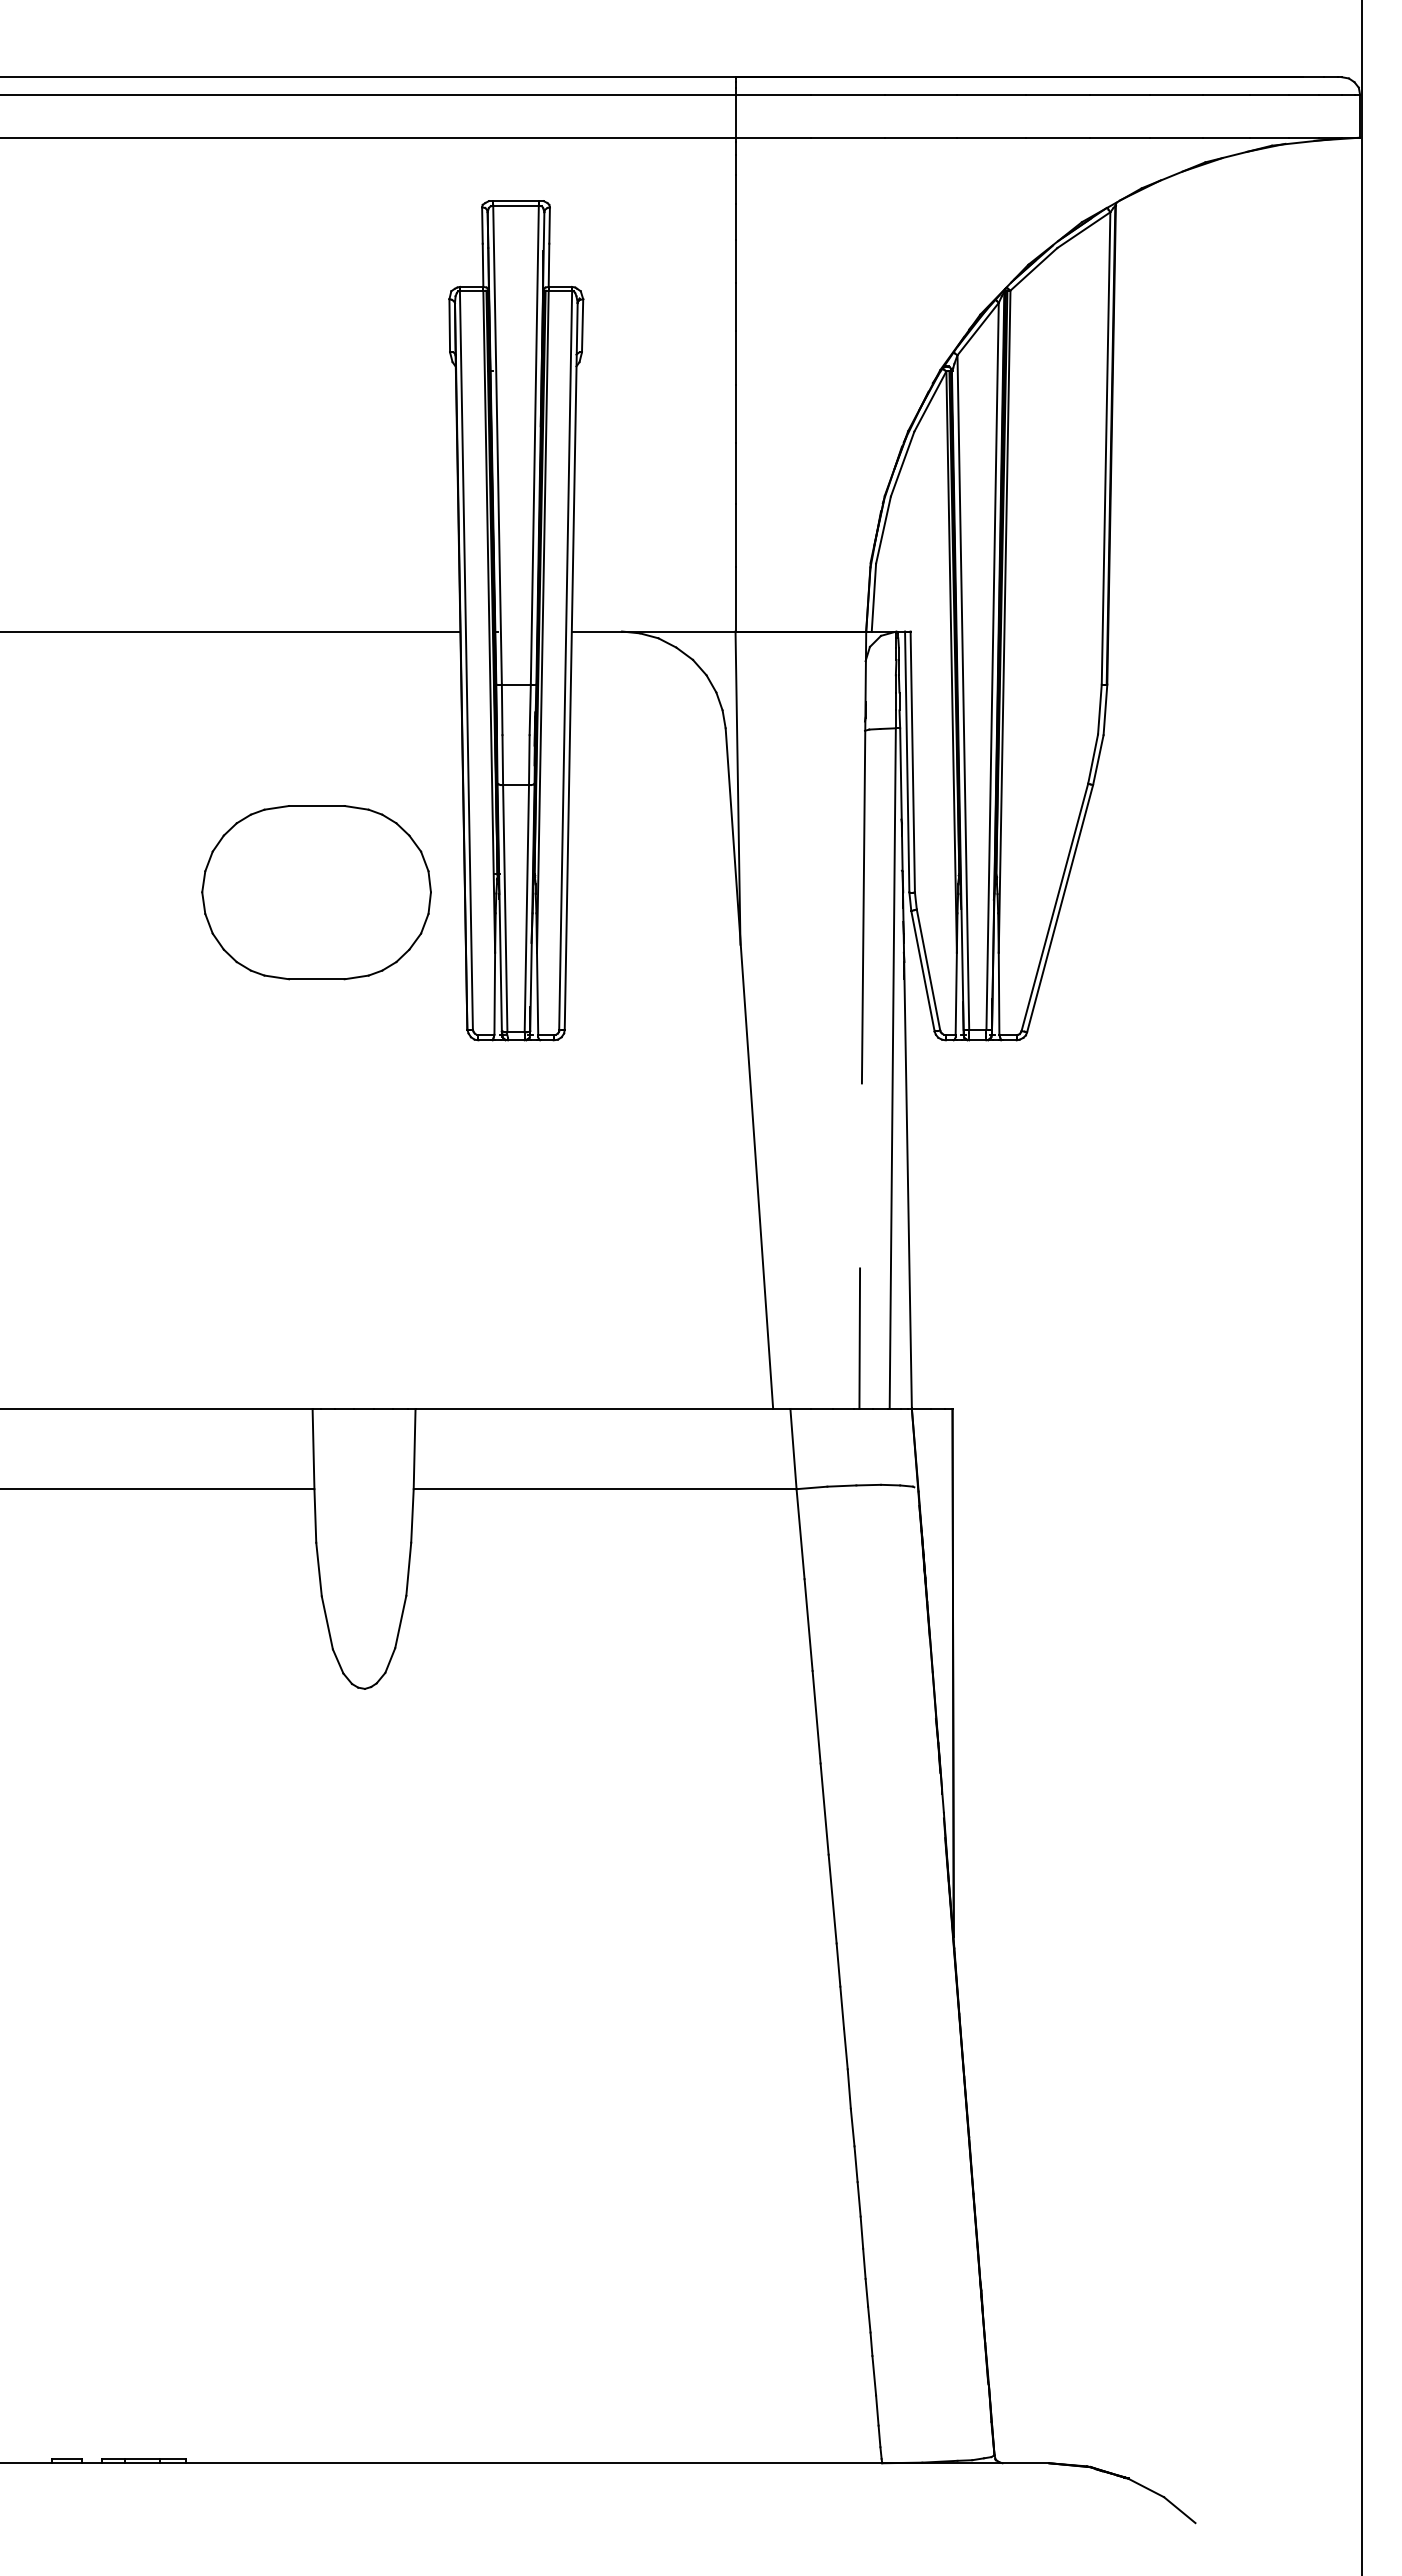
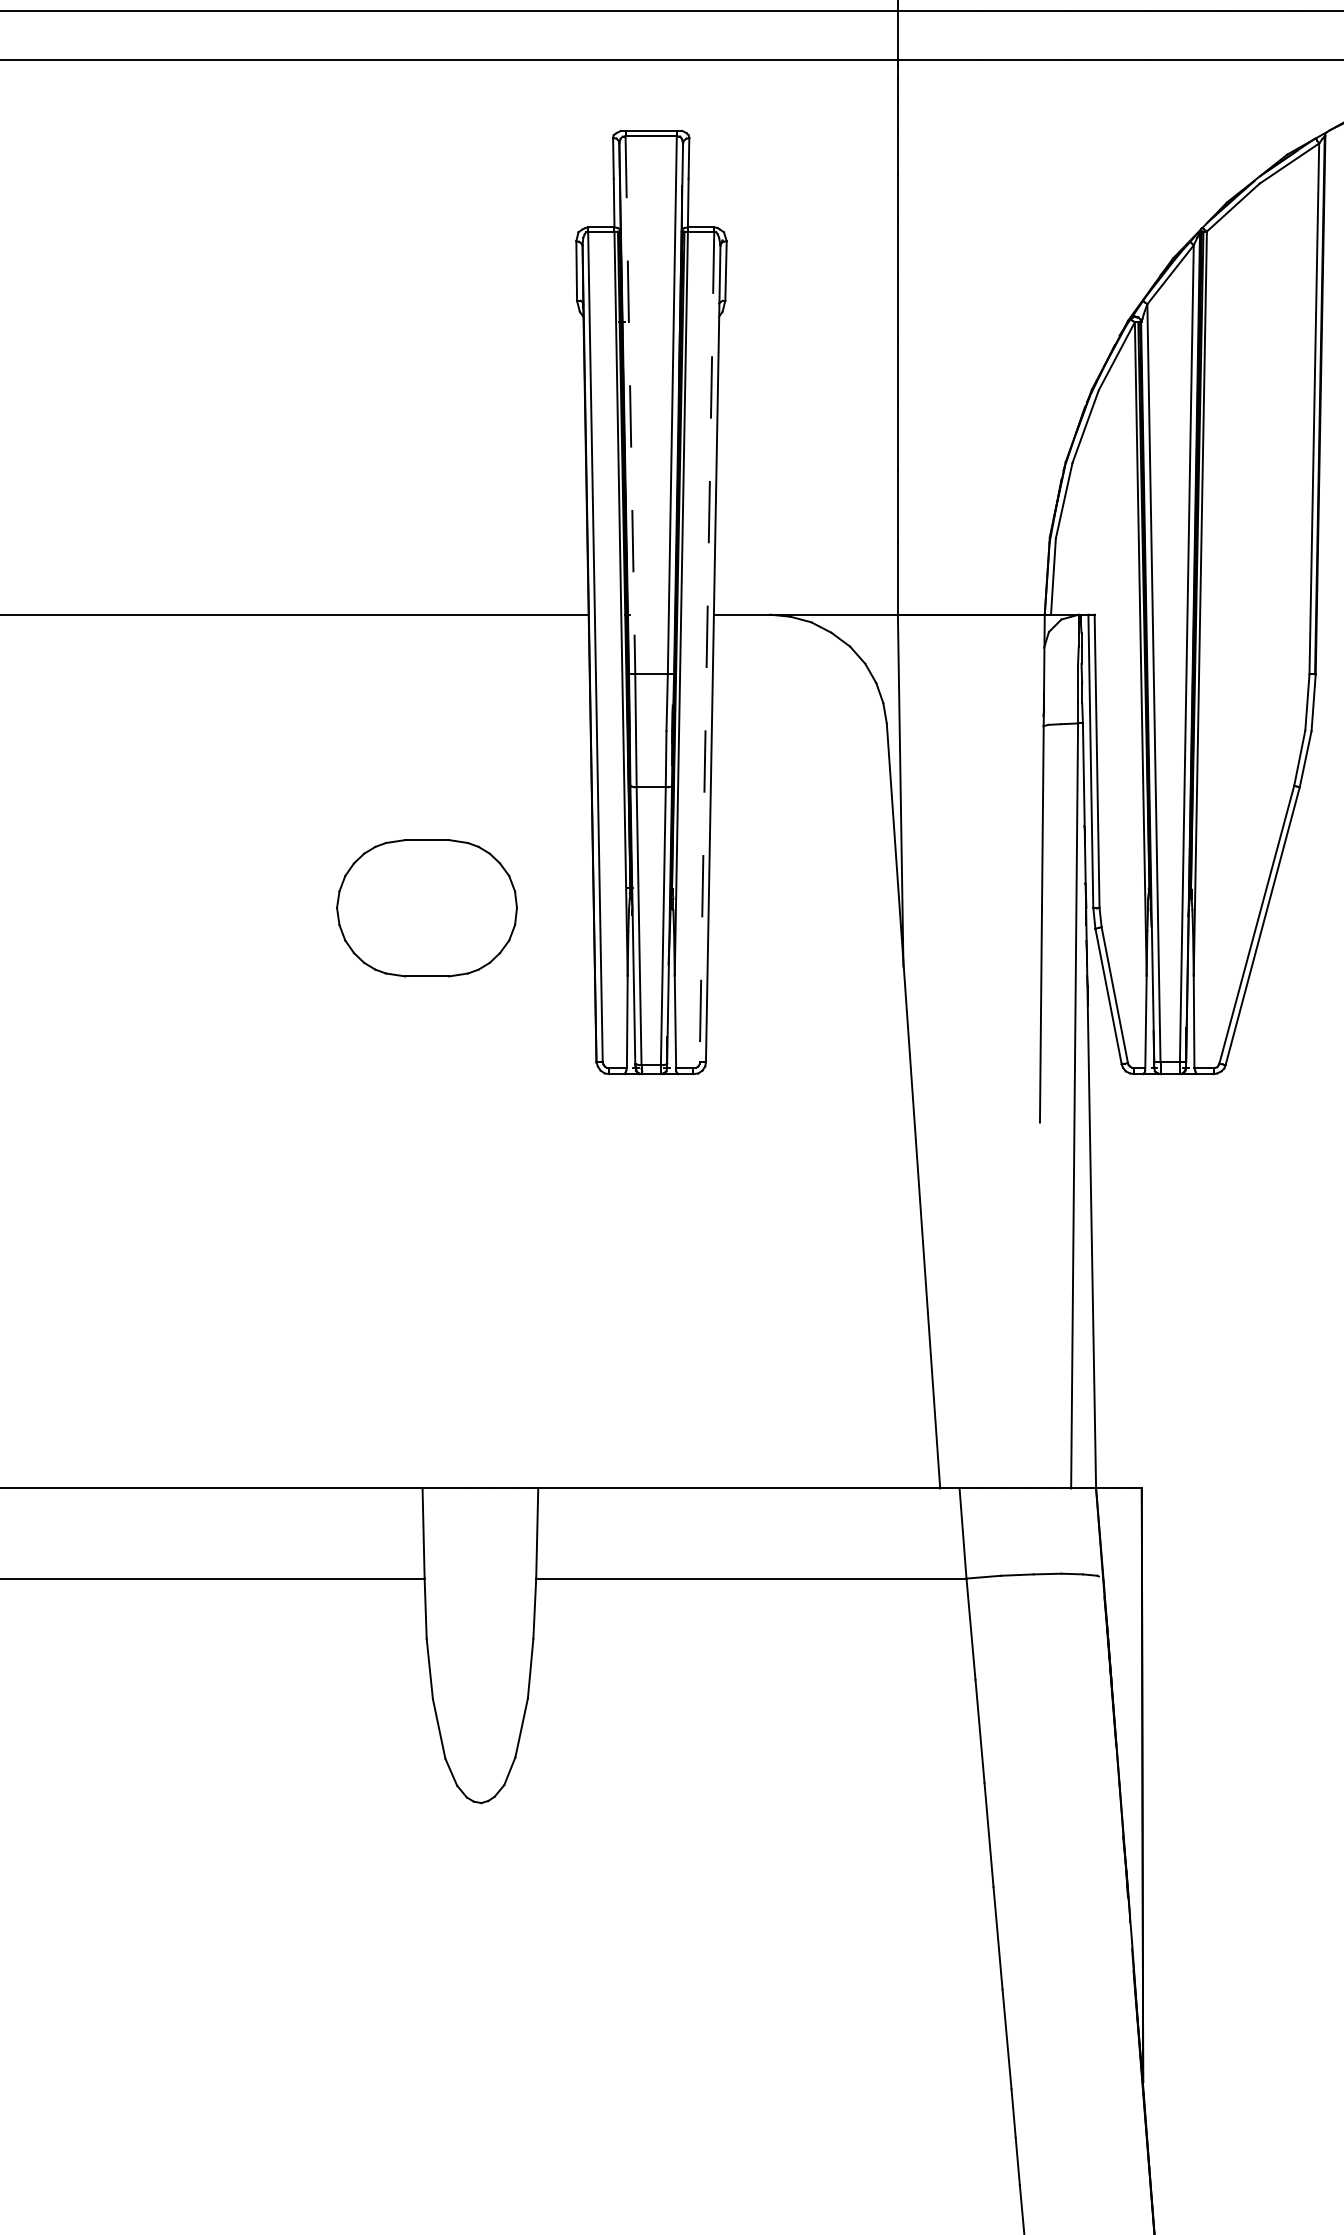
line: (497, 445) -> (630, 405), solid -> dashed
line: (565, 660) -> (706, 647), solid -> dashed
part: (316, 892) -> (426, 907), size x0.7
line: (859, 1338) -> (1037, 1409), removed

